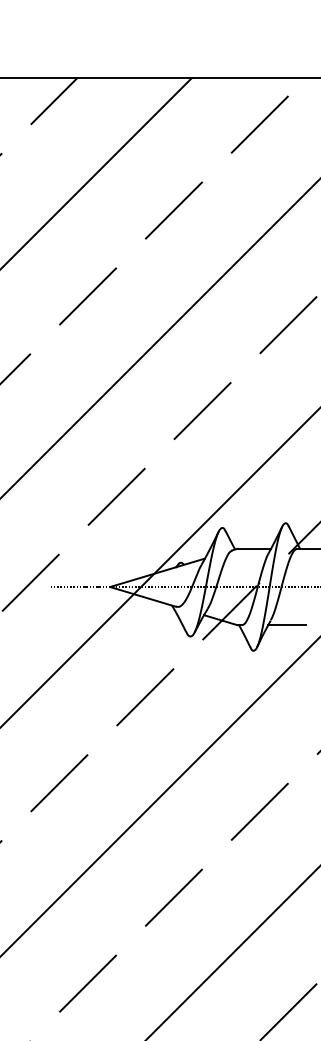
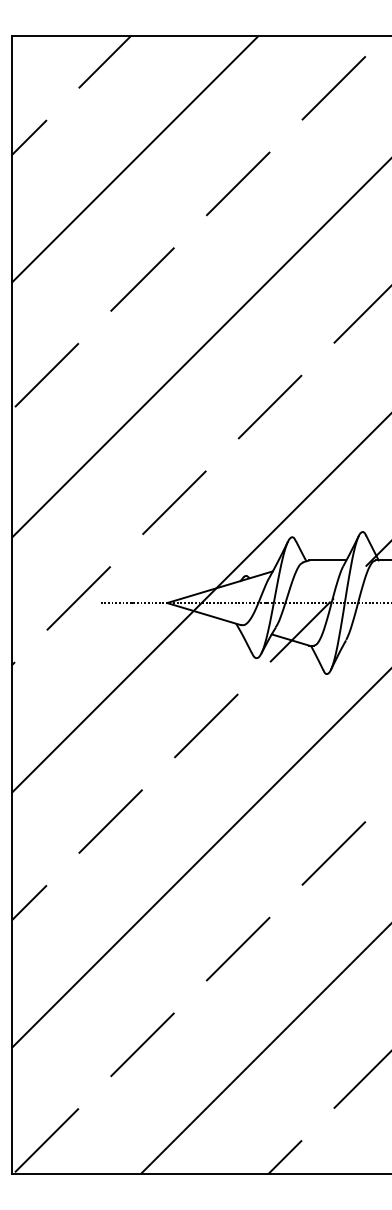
line: (286, 625) -> (363, 645), removed

